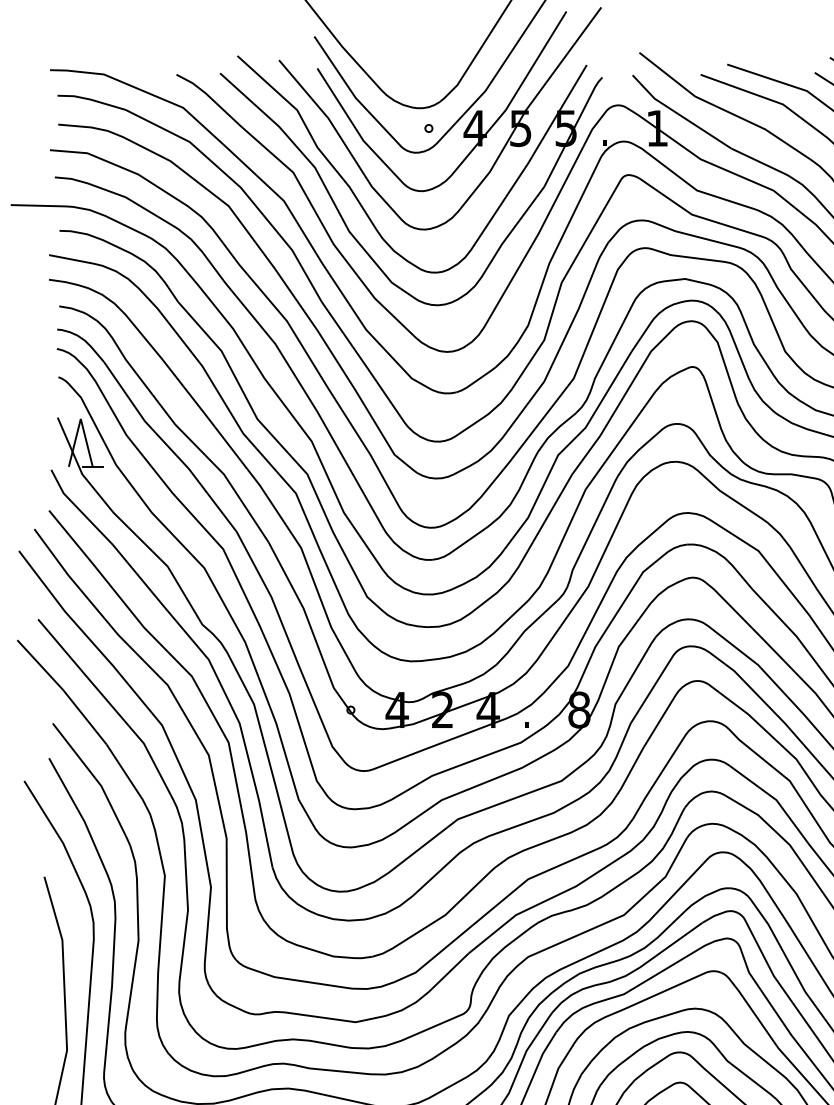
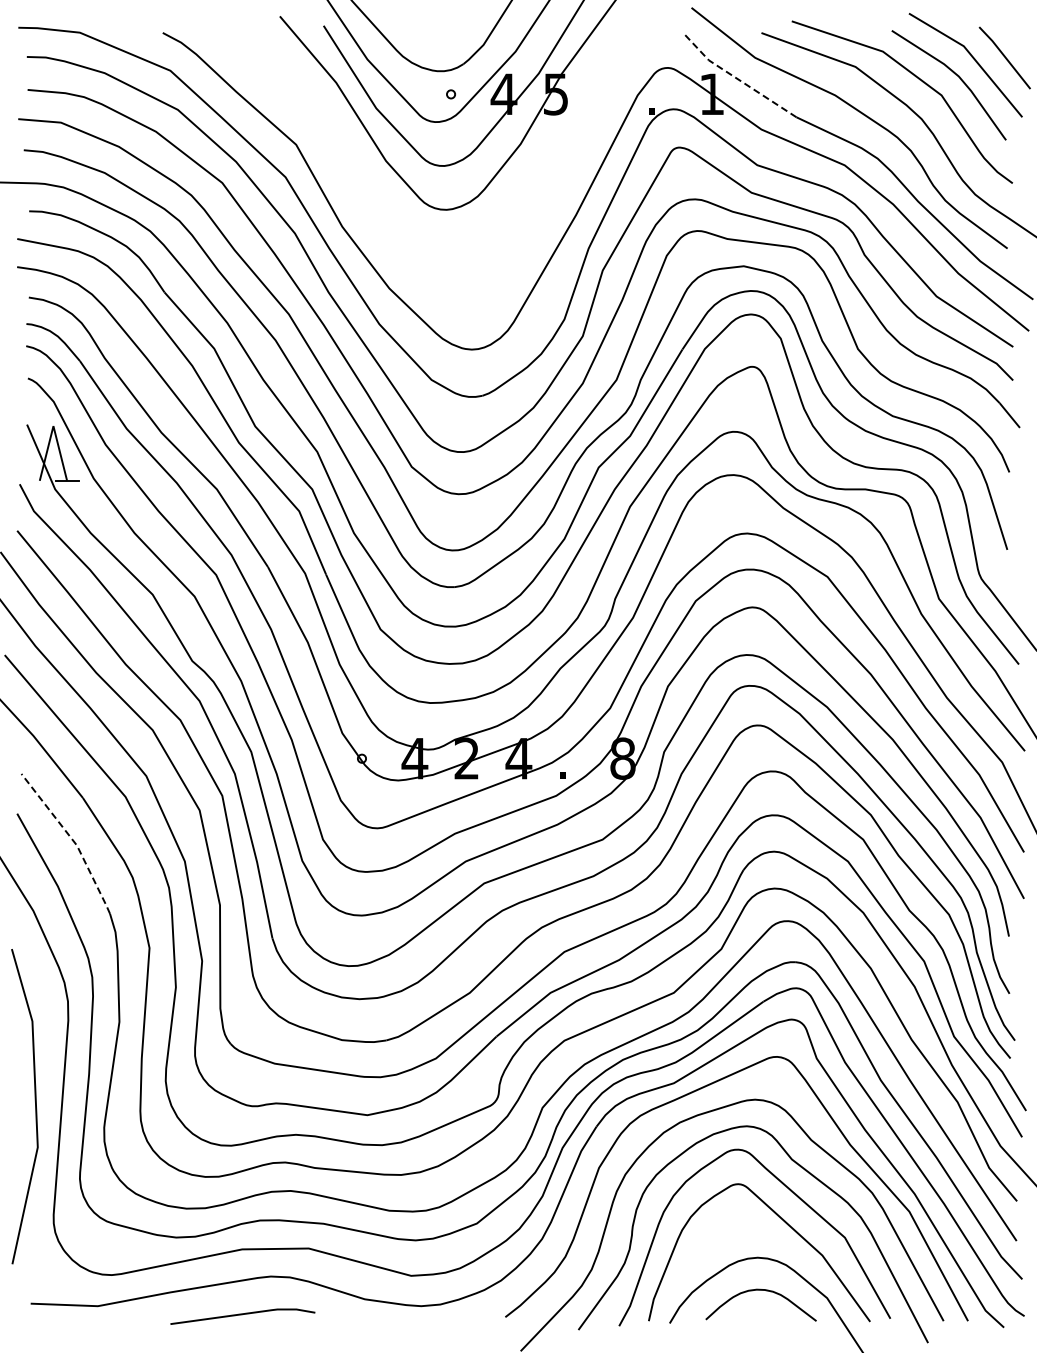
line: (678, 114) -> (736, 78), solid -> dashed
part: (365, 210) -> (378, 187), removed
line: (97, 781) -> (72, 840), solid -> dashed

